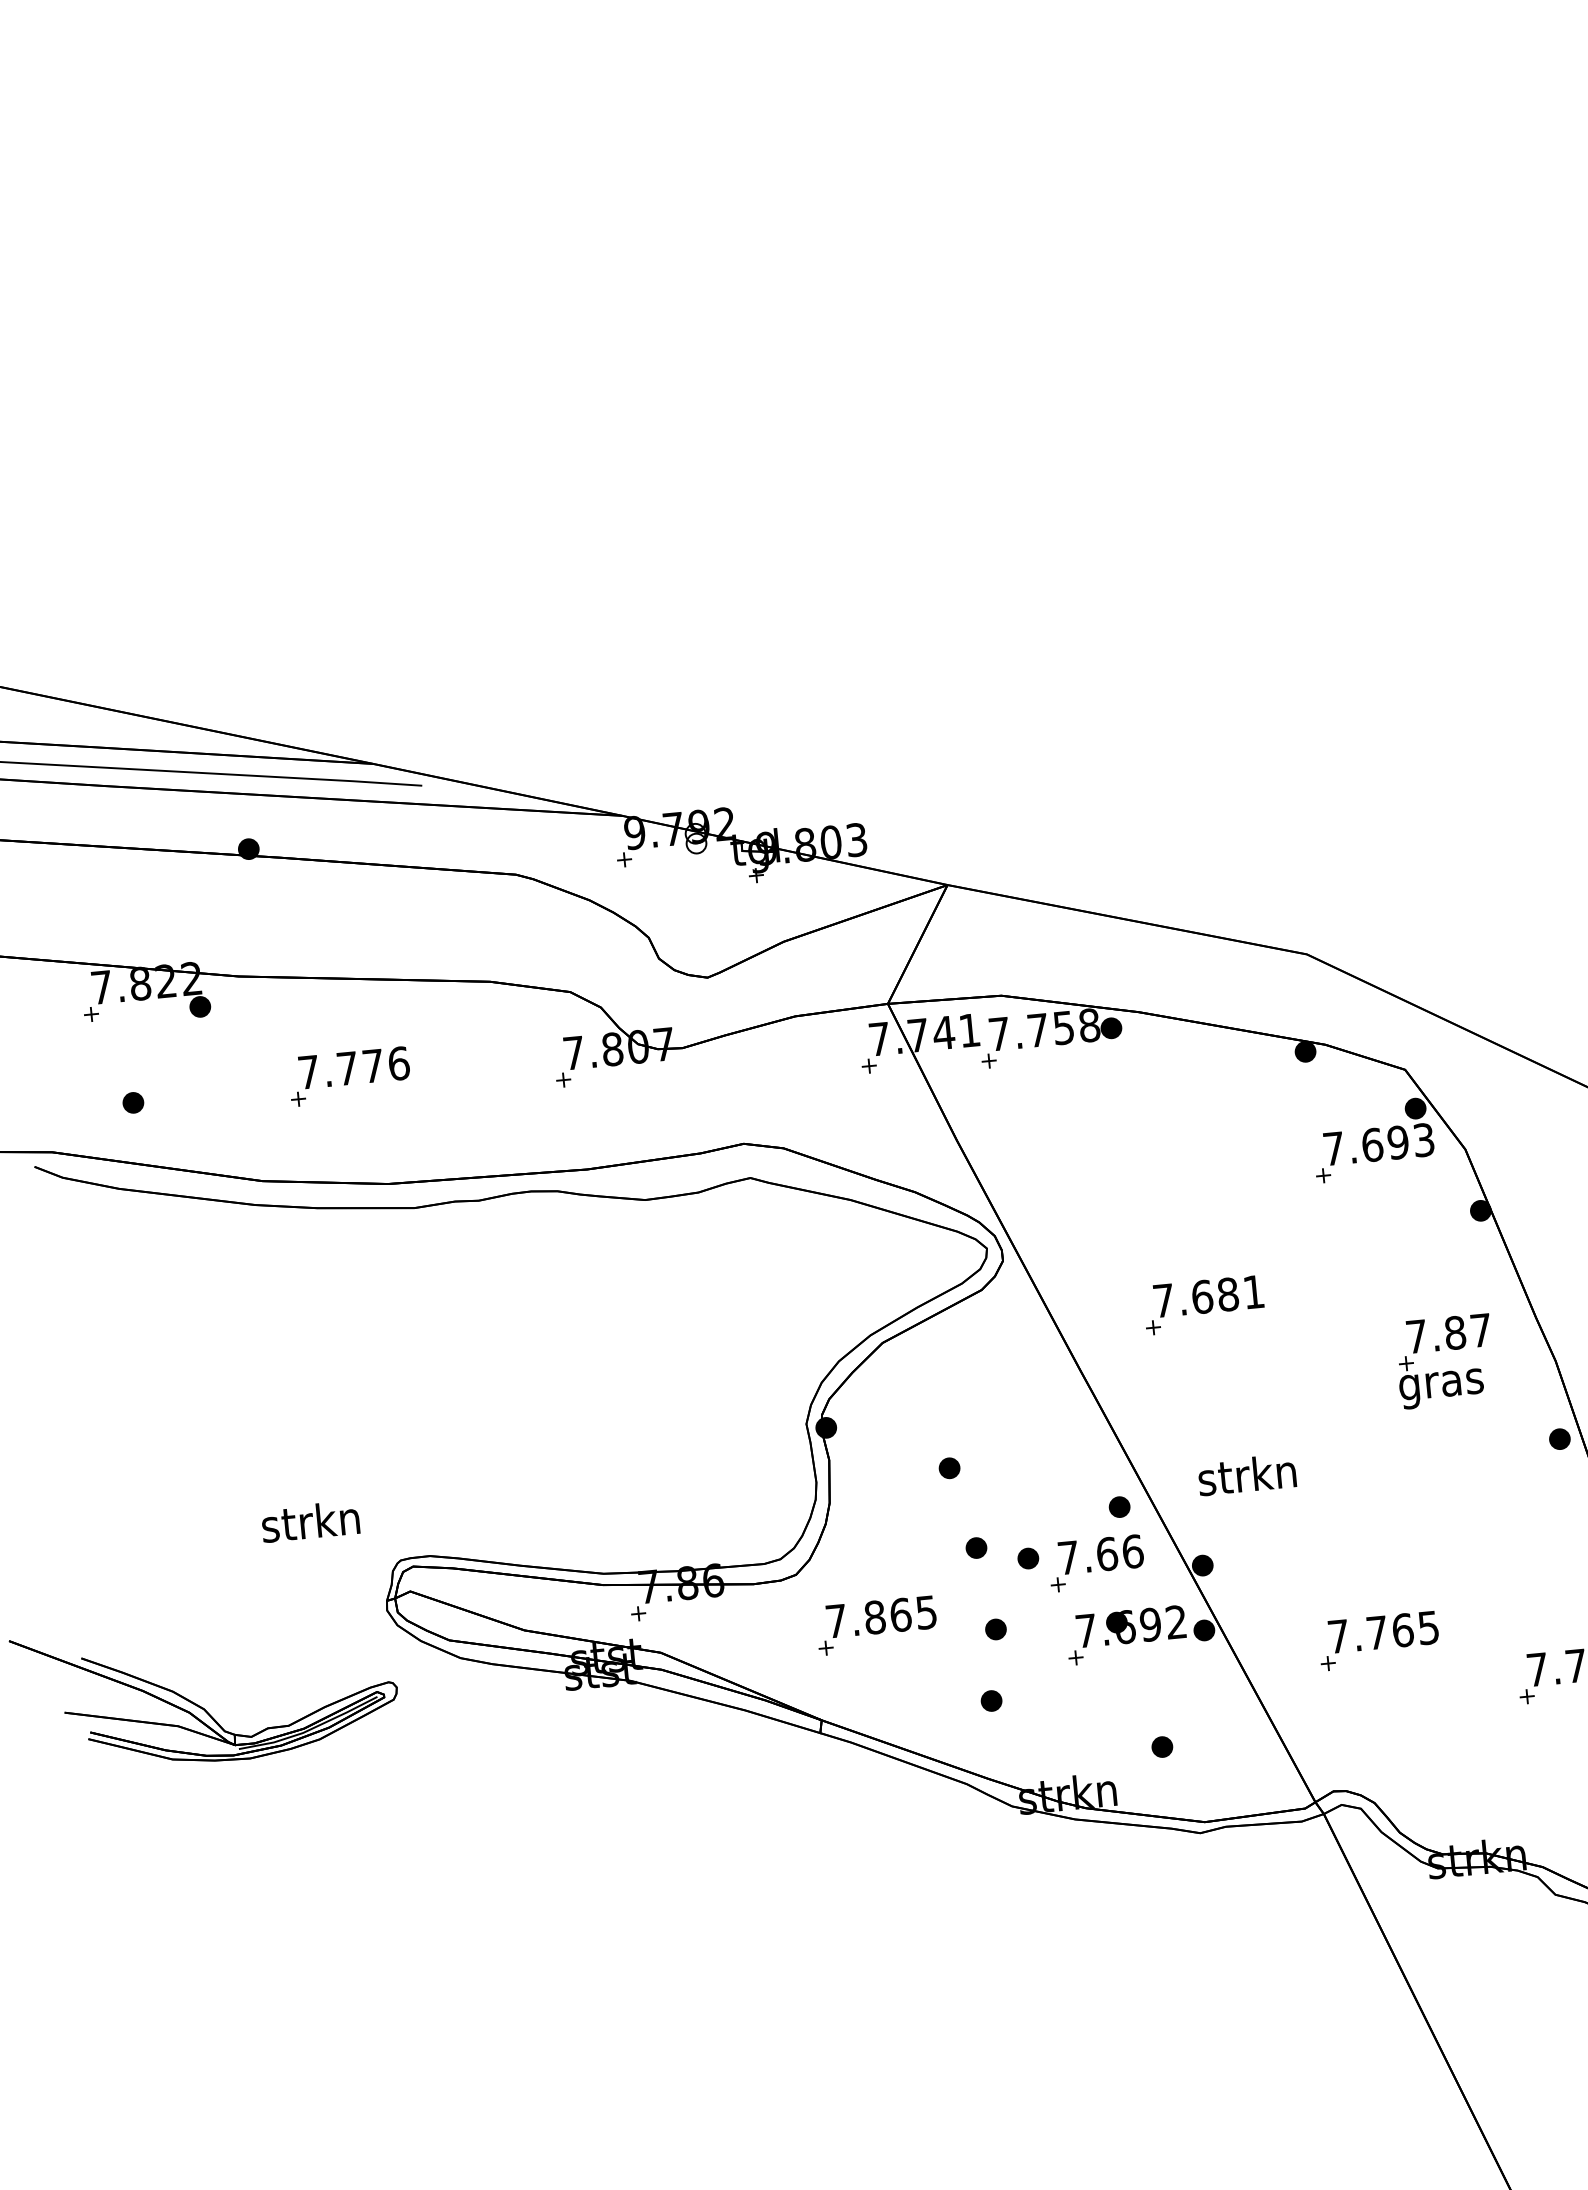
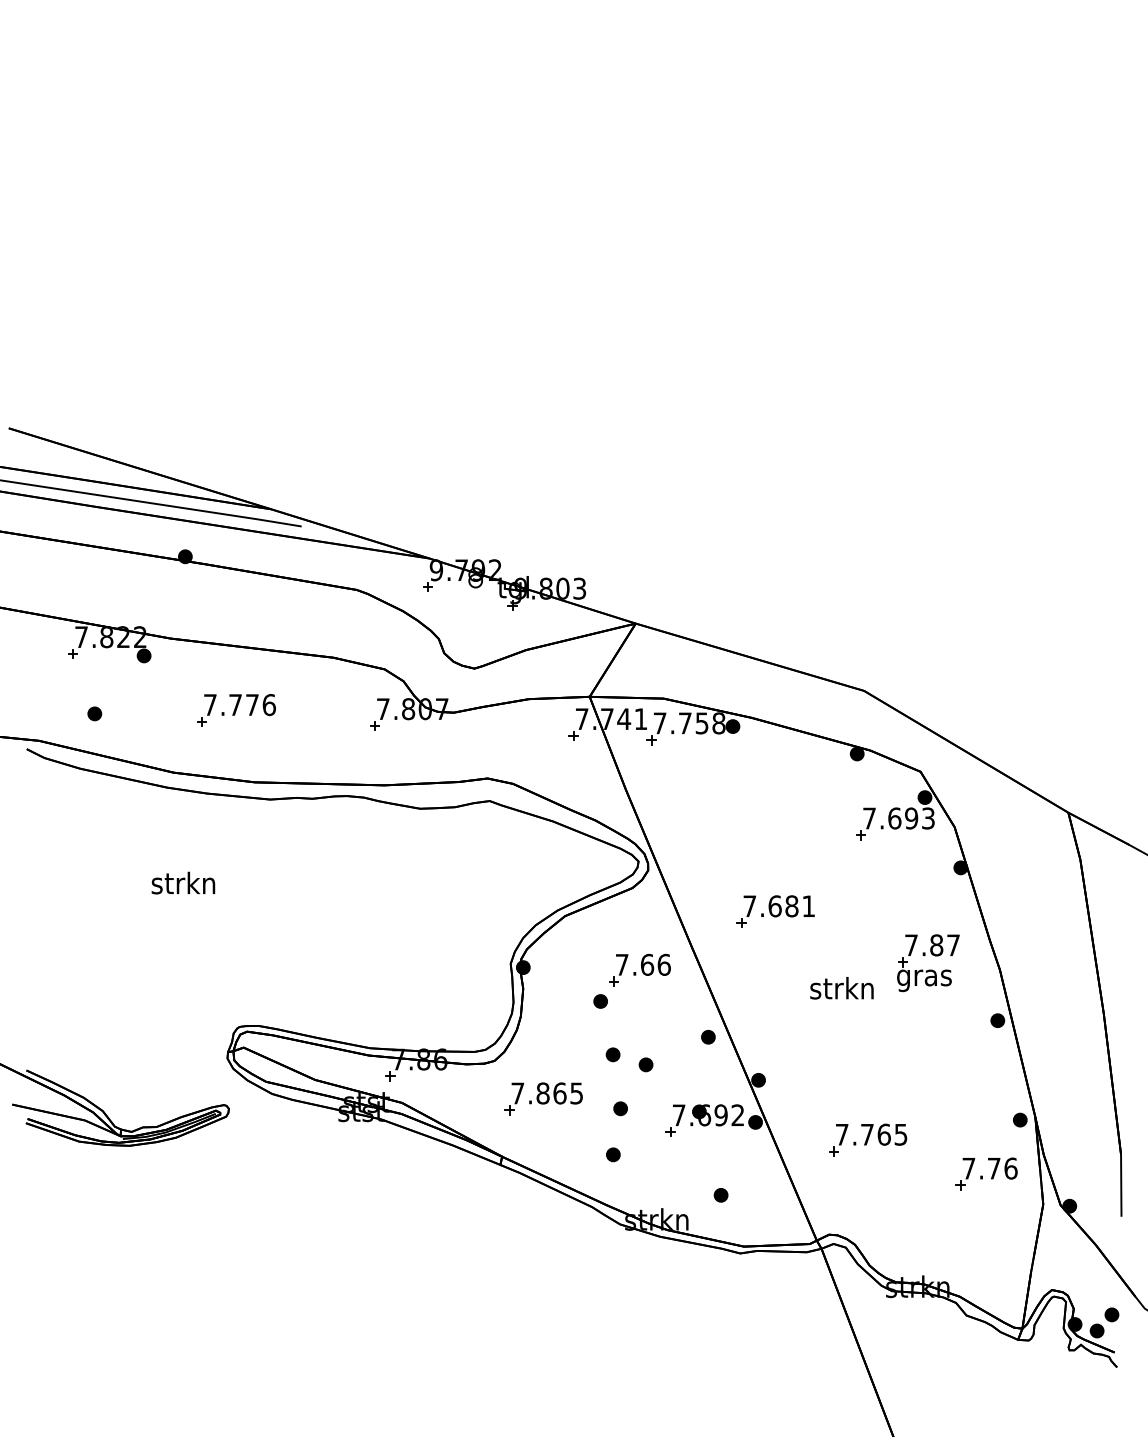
text: (1246, 1475) -> (841, 988), moved
text: (310, 1520) -> (183, 882), moved
part: (1095, 1562) -> (639, 969), moved

